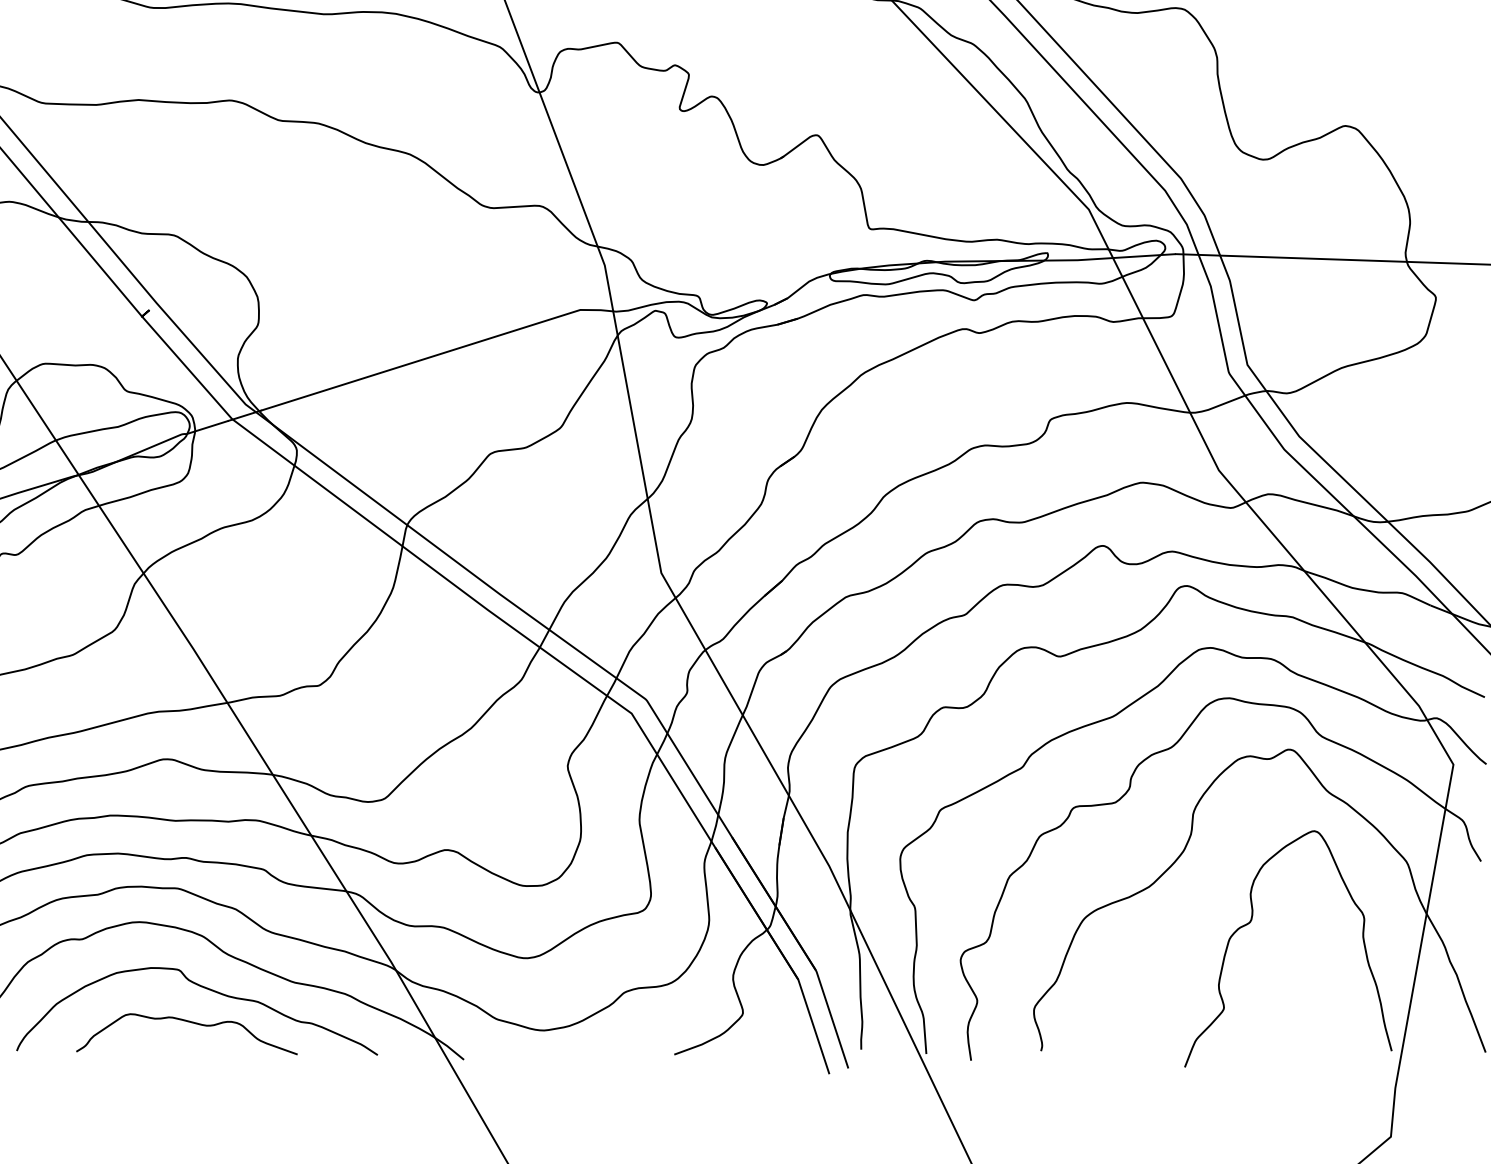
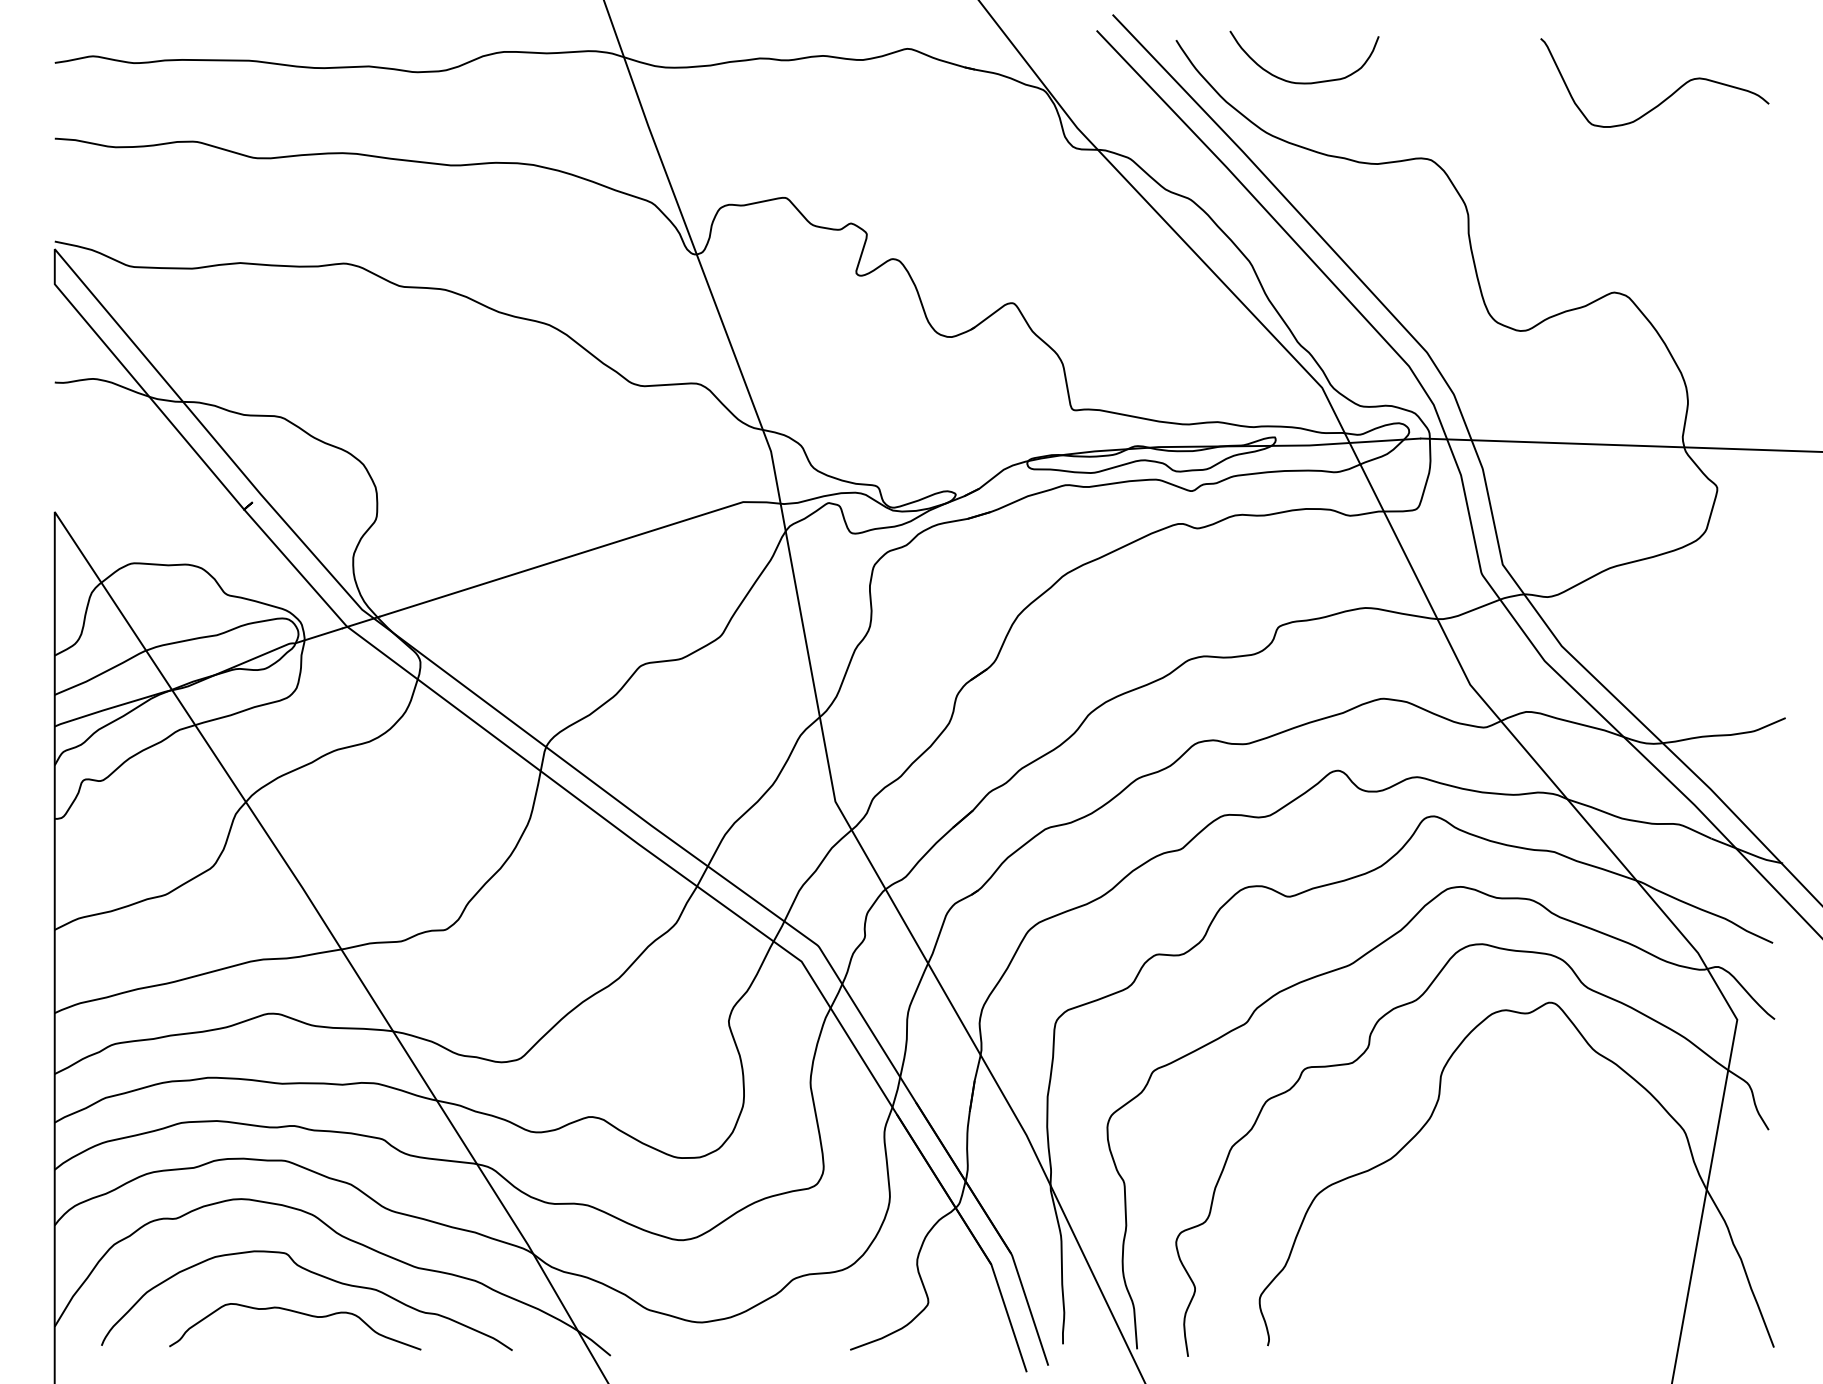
curve: (1251, 921) -> (1507, 1198), removed

